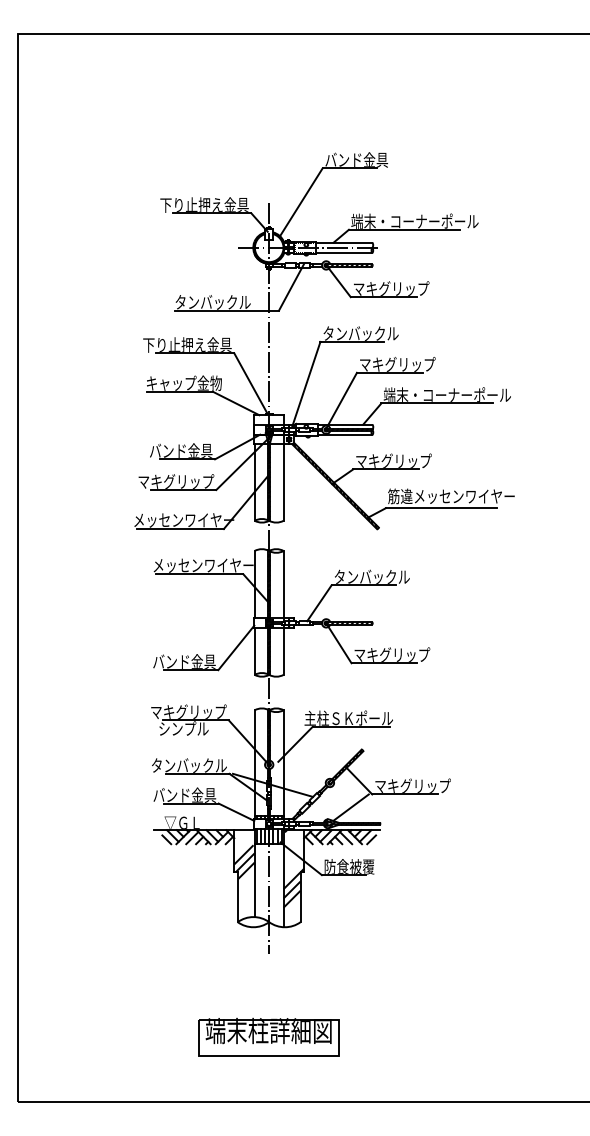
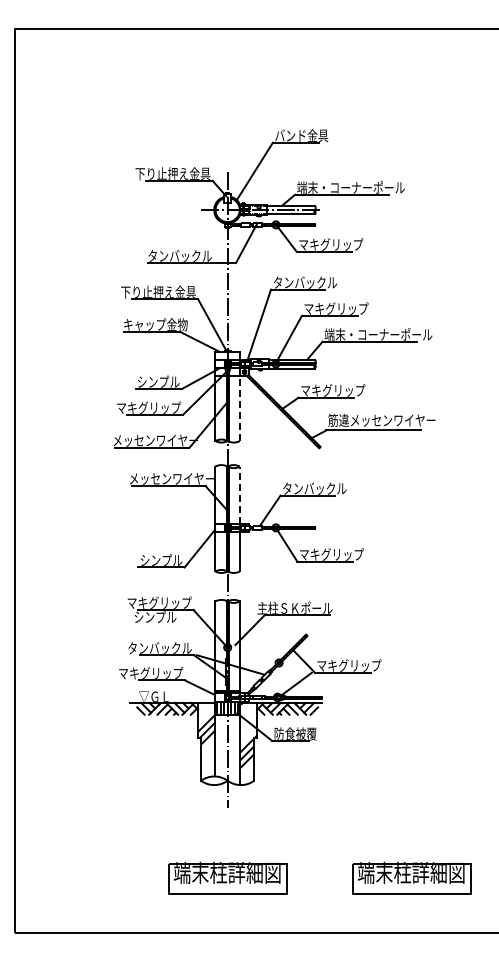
text: (180, 450) -> (152, 381), バンド金具 -> シンプル
line: (283, 482) -> (239, 408), solid -> dashed
line: (283, 585) -> (239, 495), solid -> dashed
text: (183, 660) -> (155, 559), バンド金具 -> シンプル
text: (179, 794) -> (151, 672), バンド金具 -> マキグリップ
part: (486, 1036) -> (411, 877), added

